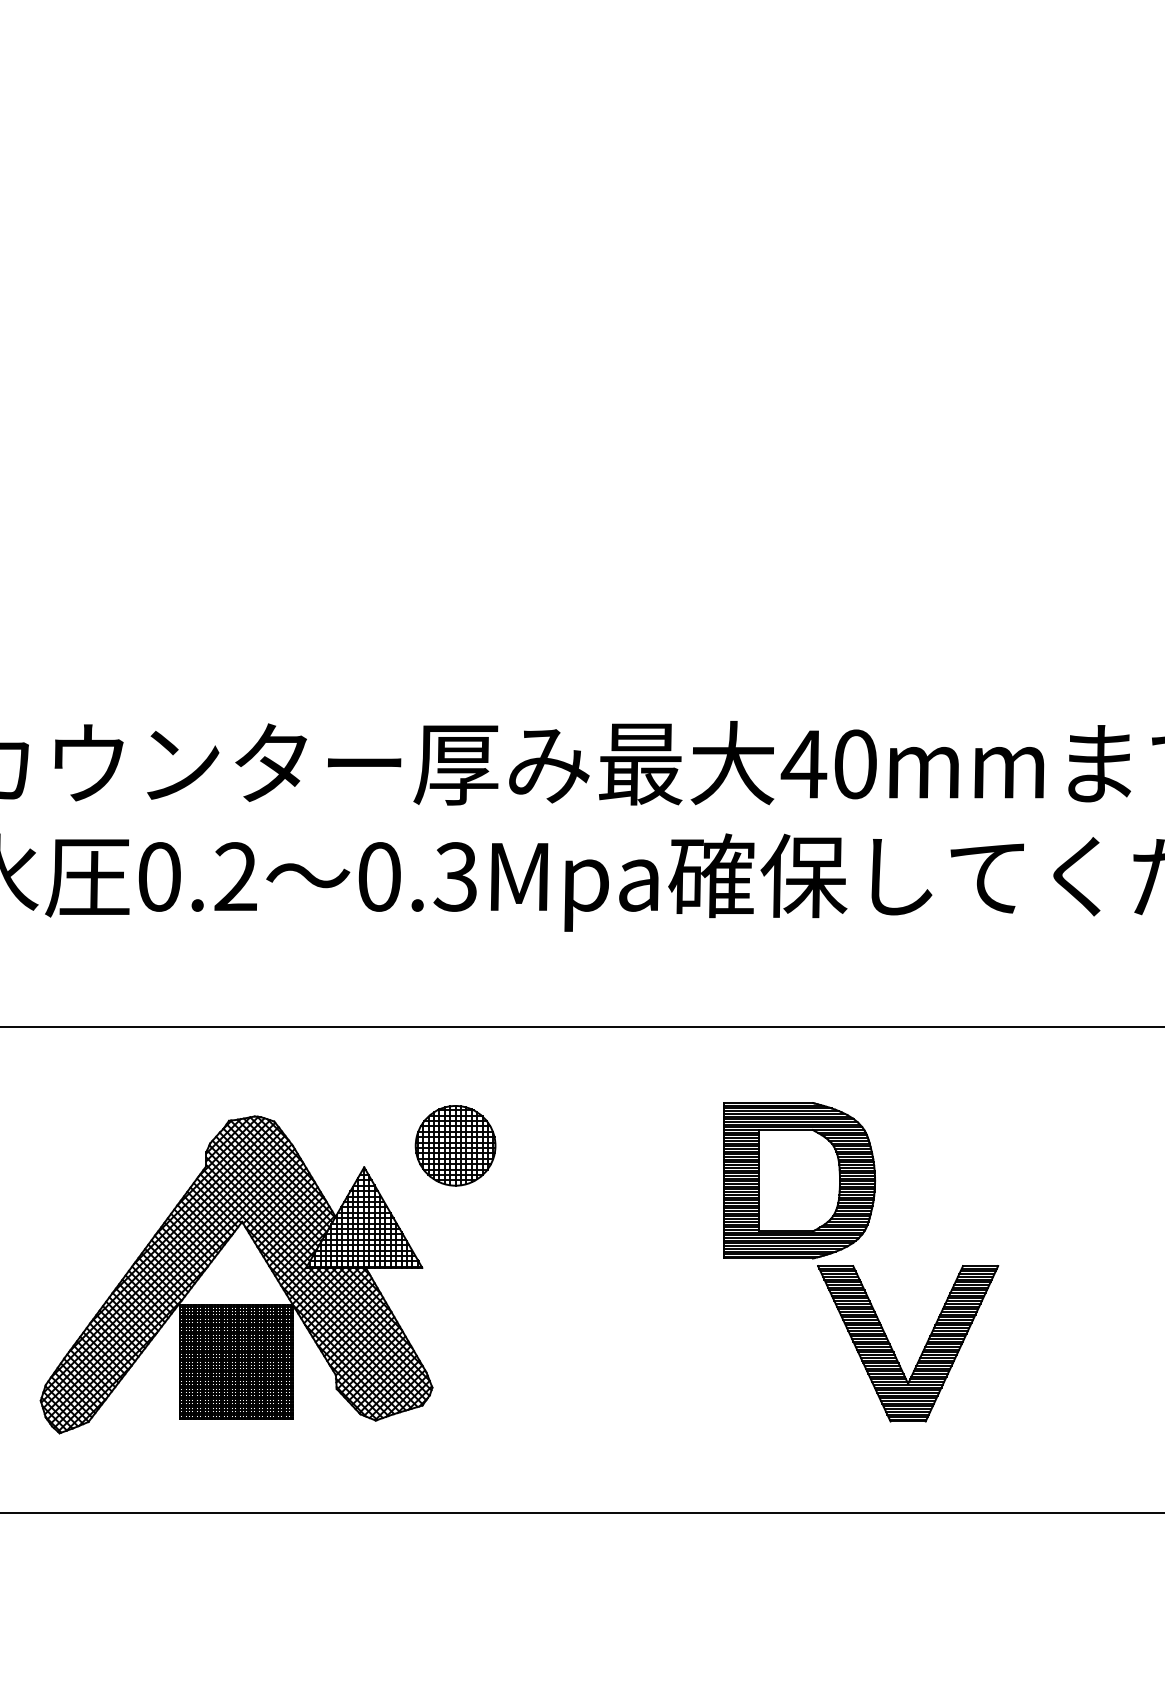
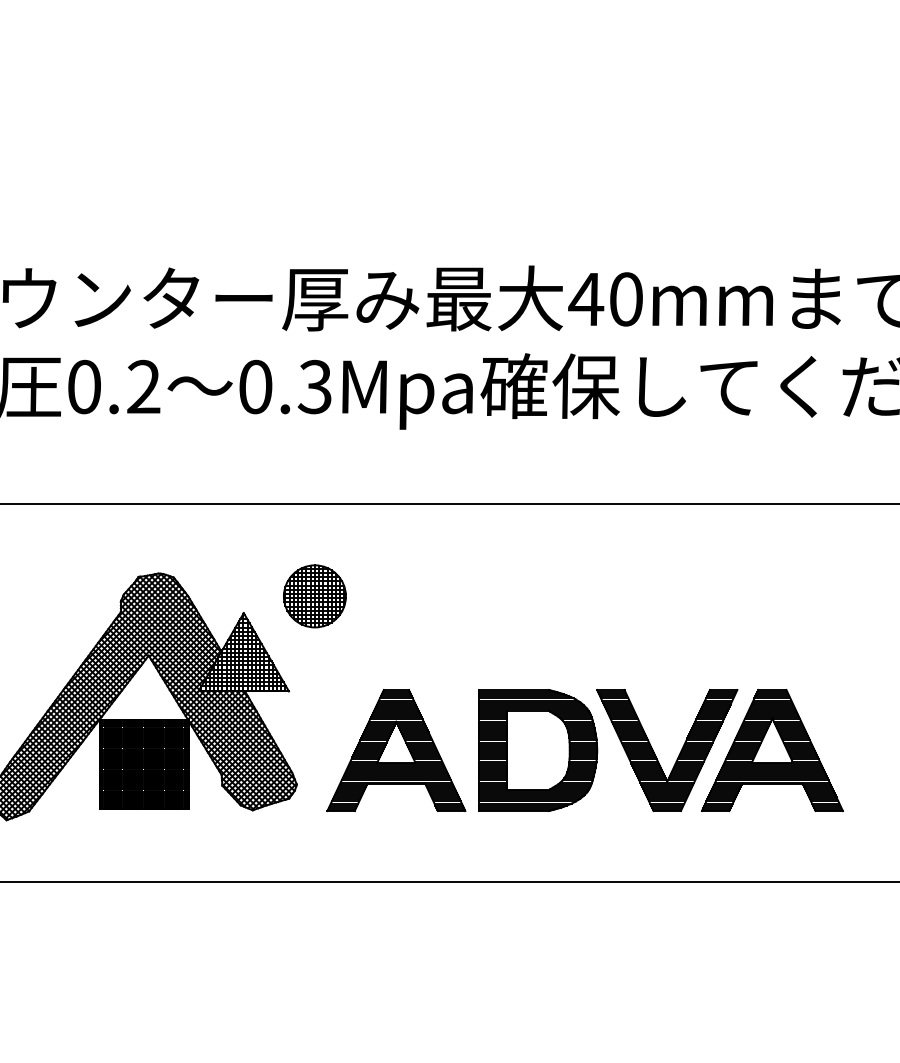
part: (799, 1180) -> (538, 750), moved
part: (559, 1343) -> (395, 750), added
part: (1042, 1343) -> (771, 750), added

